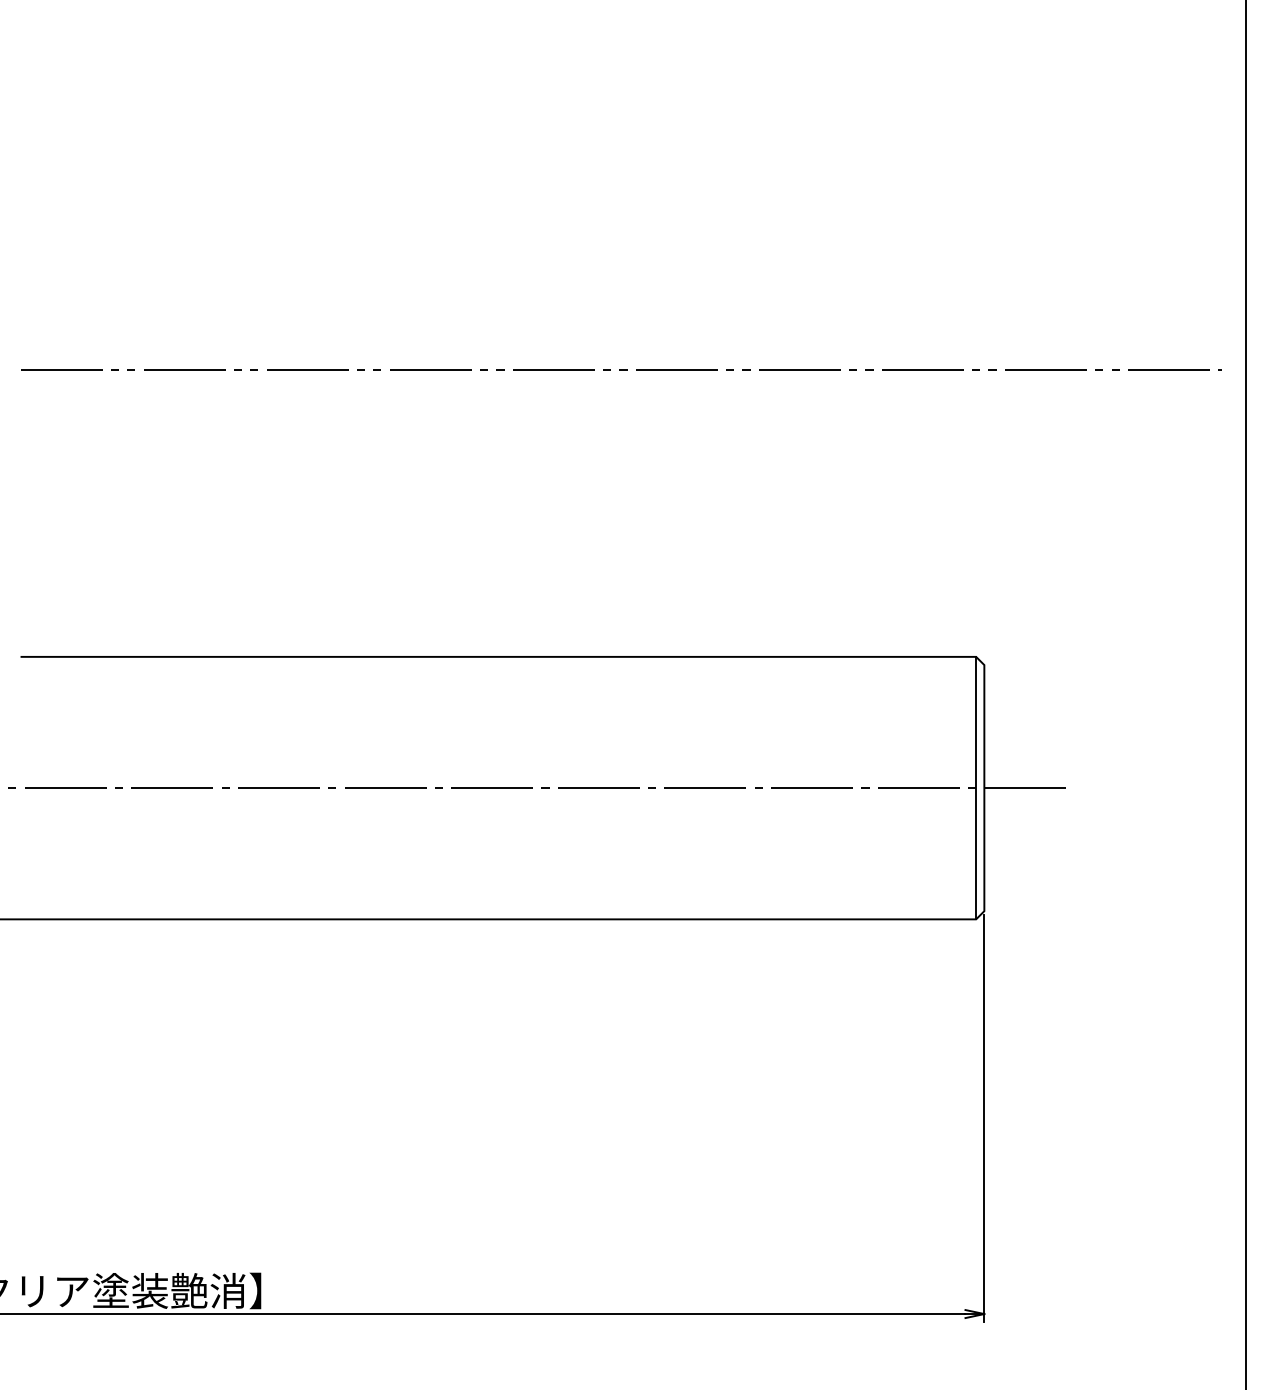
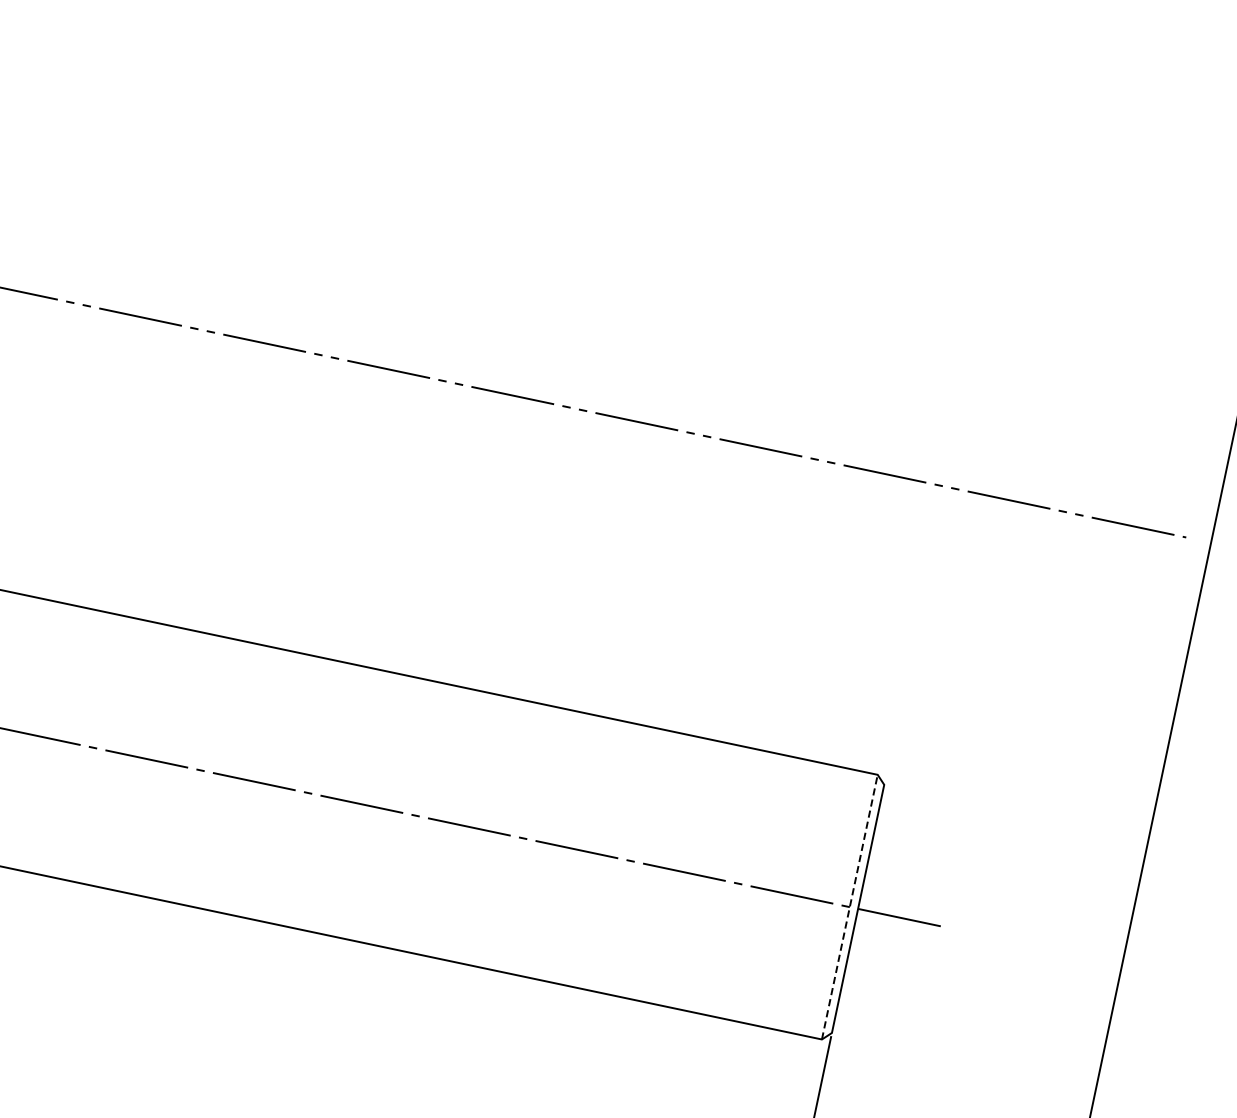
line: (976, 787) -> (850, 906), solid -> dashed

